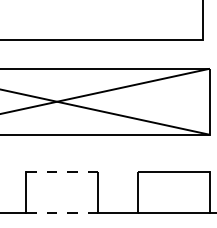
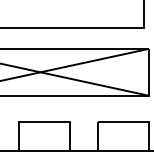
line: (62, 171) -> (44, 121), dashed -> solid
line: (61, 213) -> (43, 151), dashed -> solid

